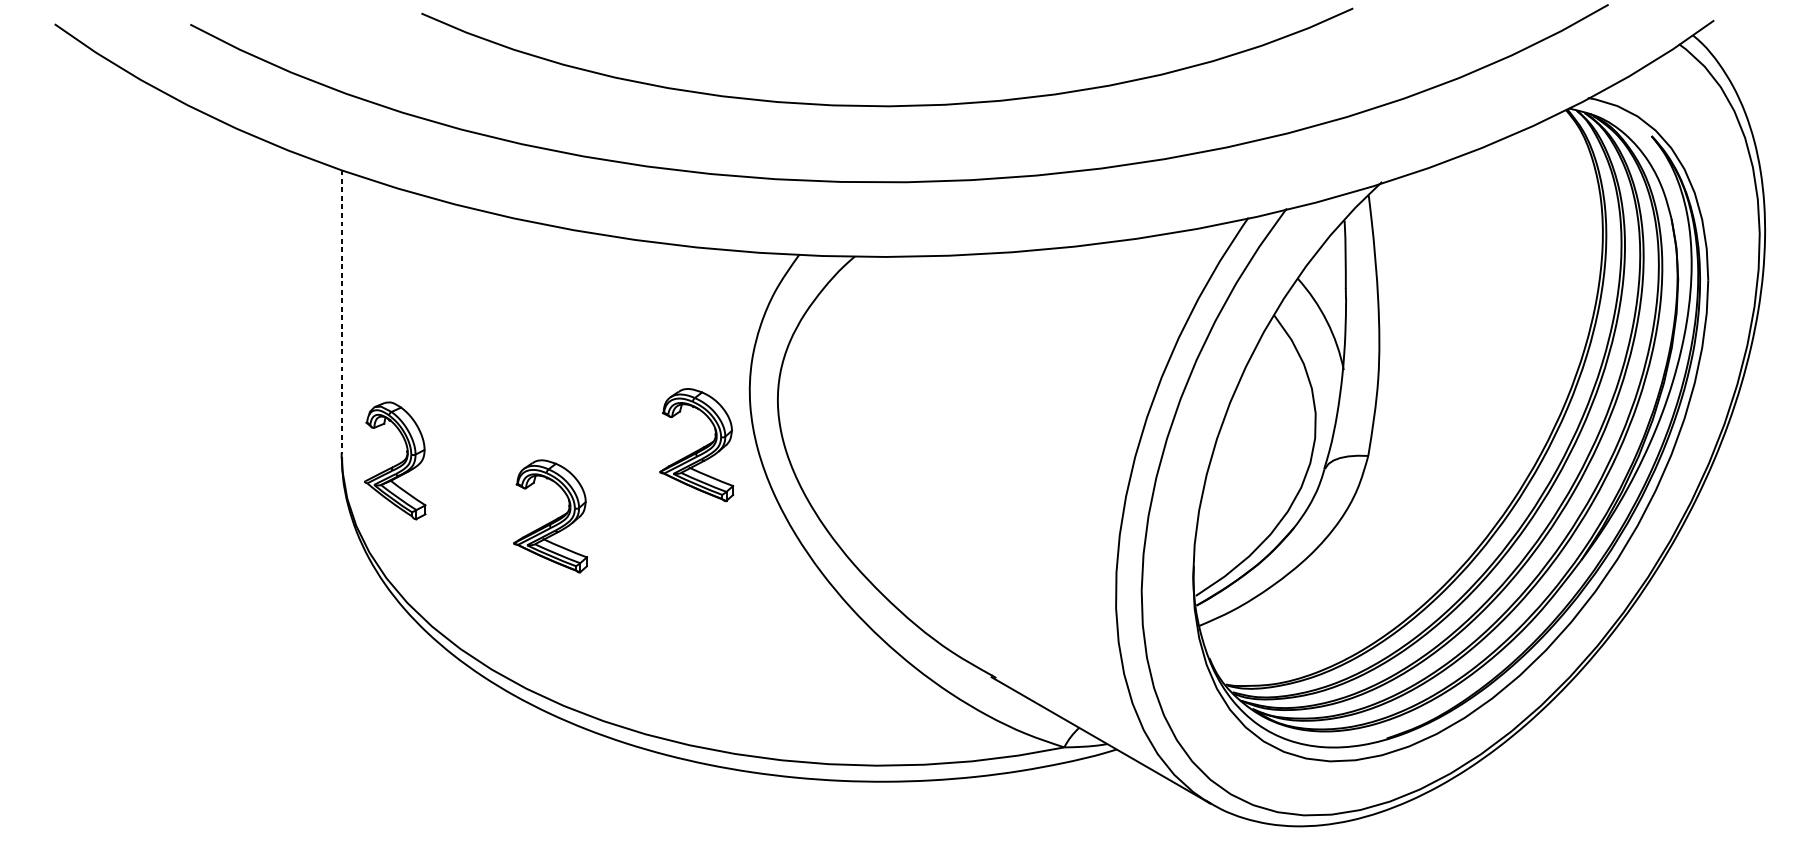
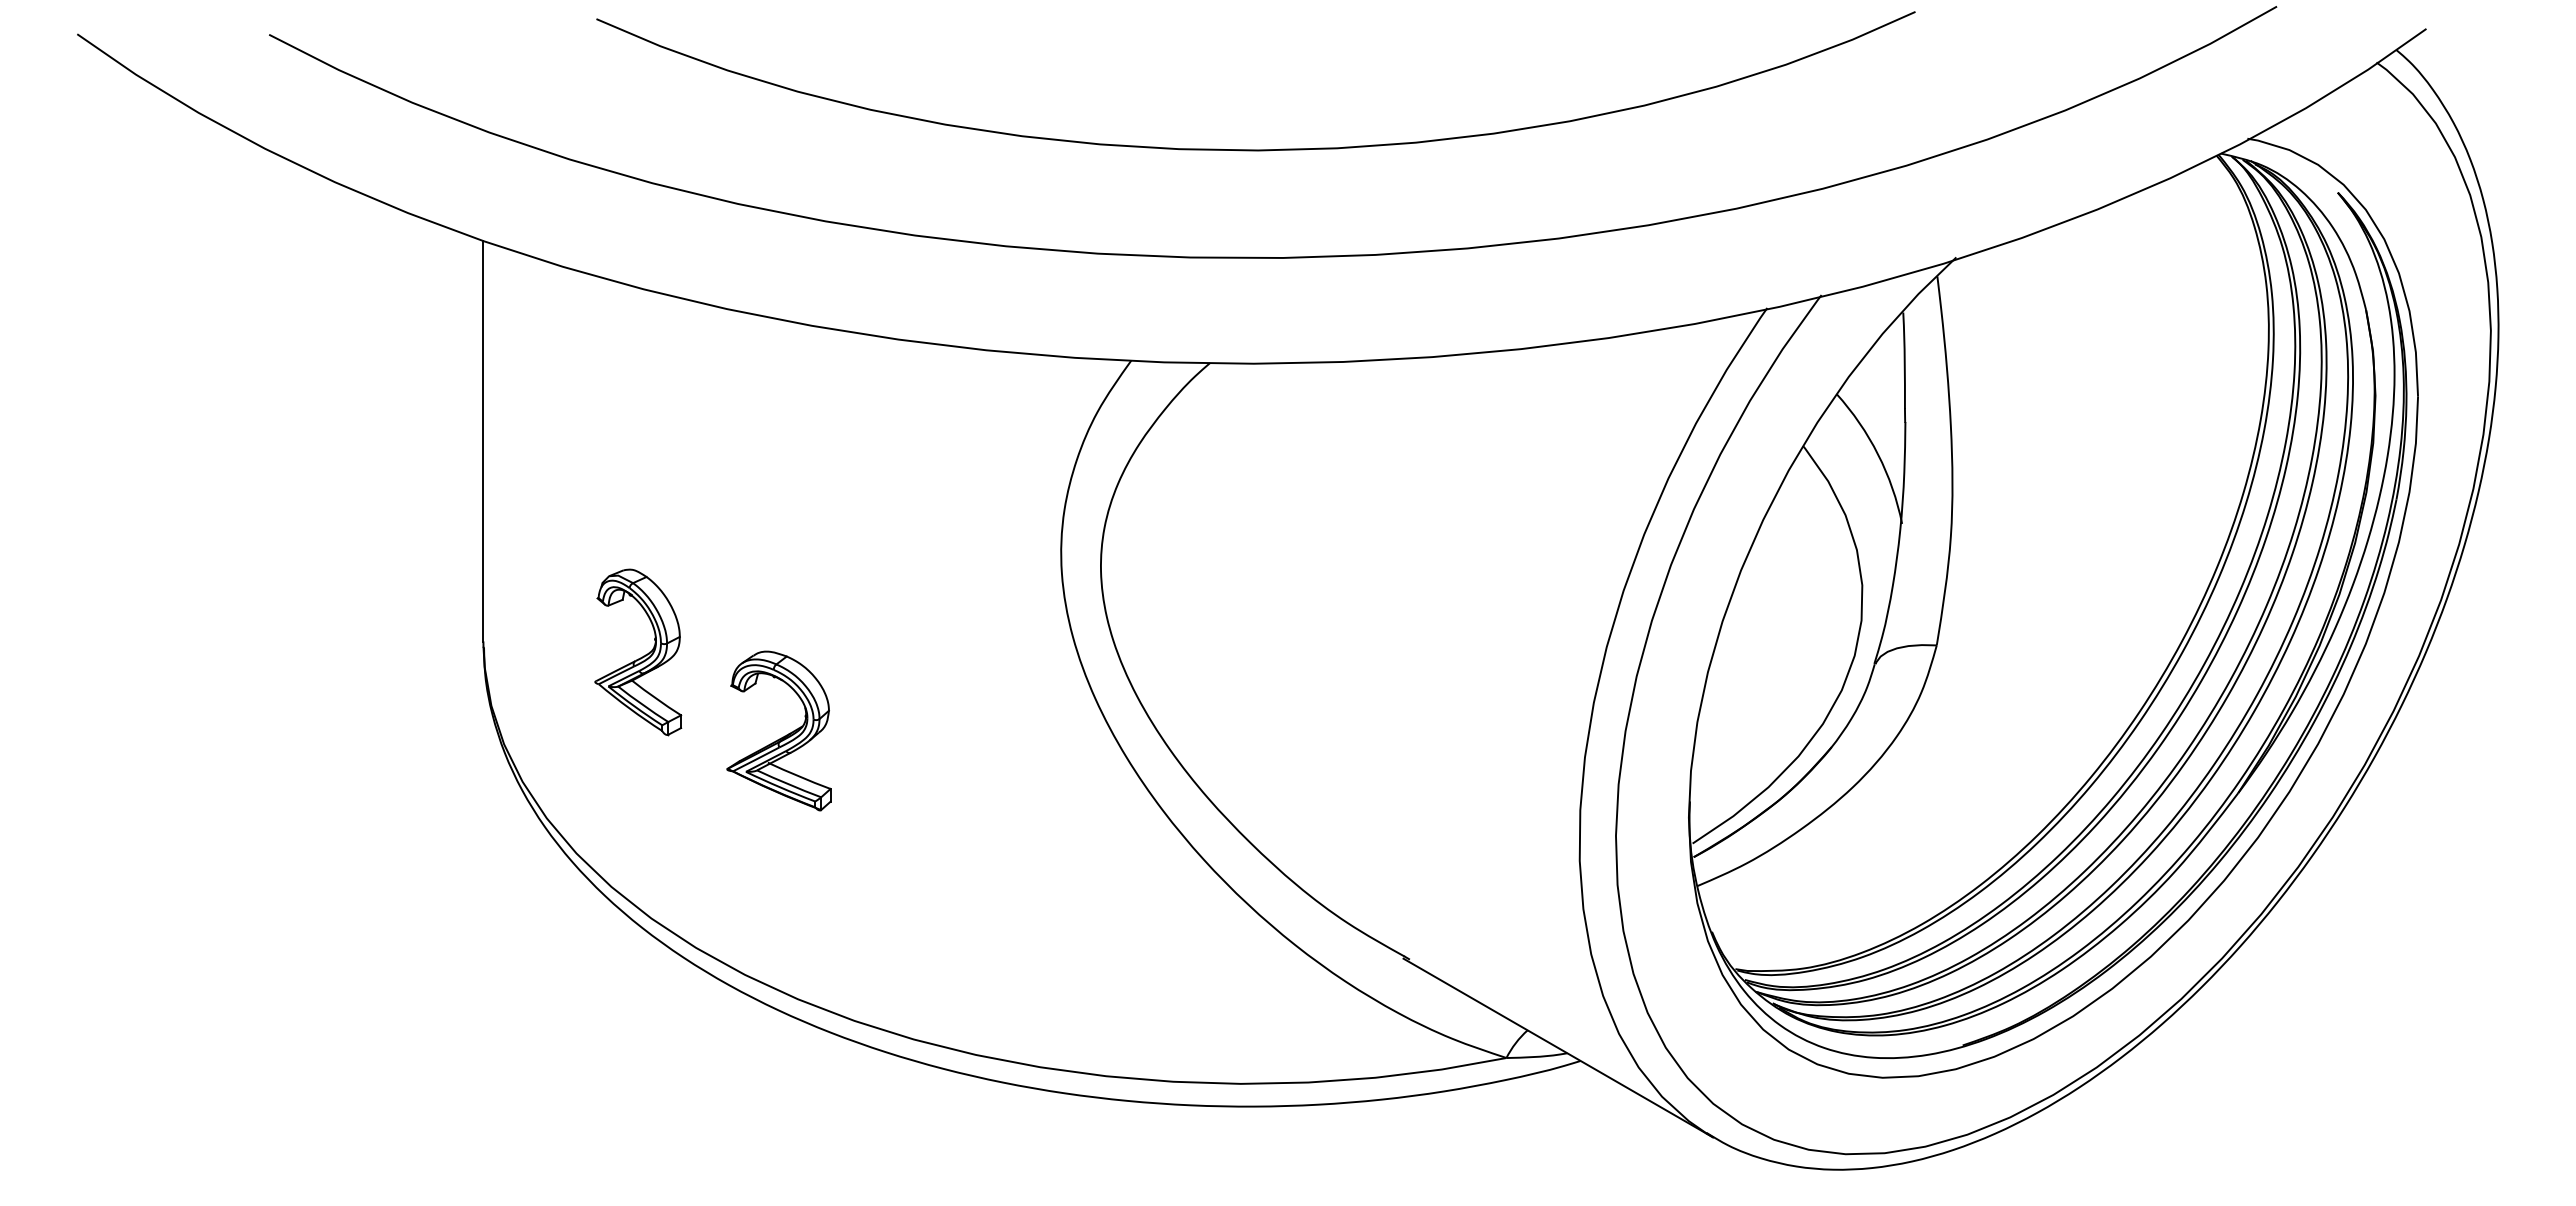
line: (341, 311) -> (483, 441), dashed -> solid
part: (698, 449) -> (988, 636), removed
part: (395, 460) -> (638, 652), moved

